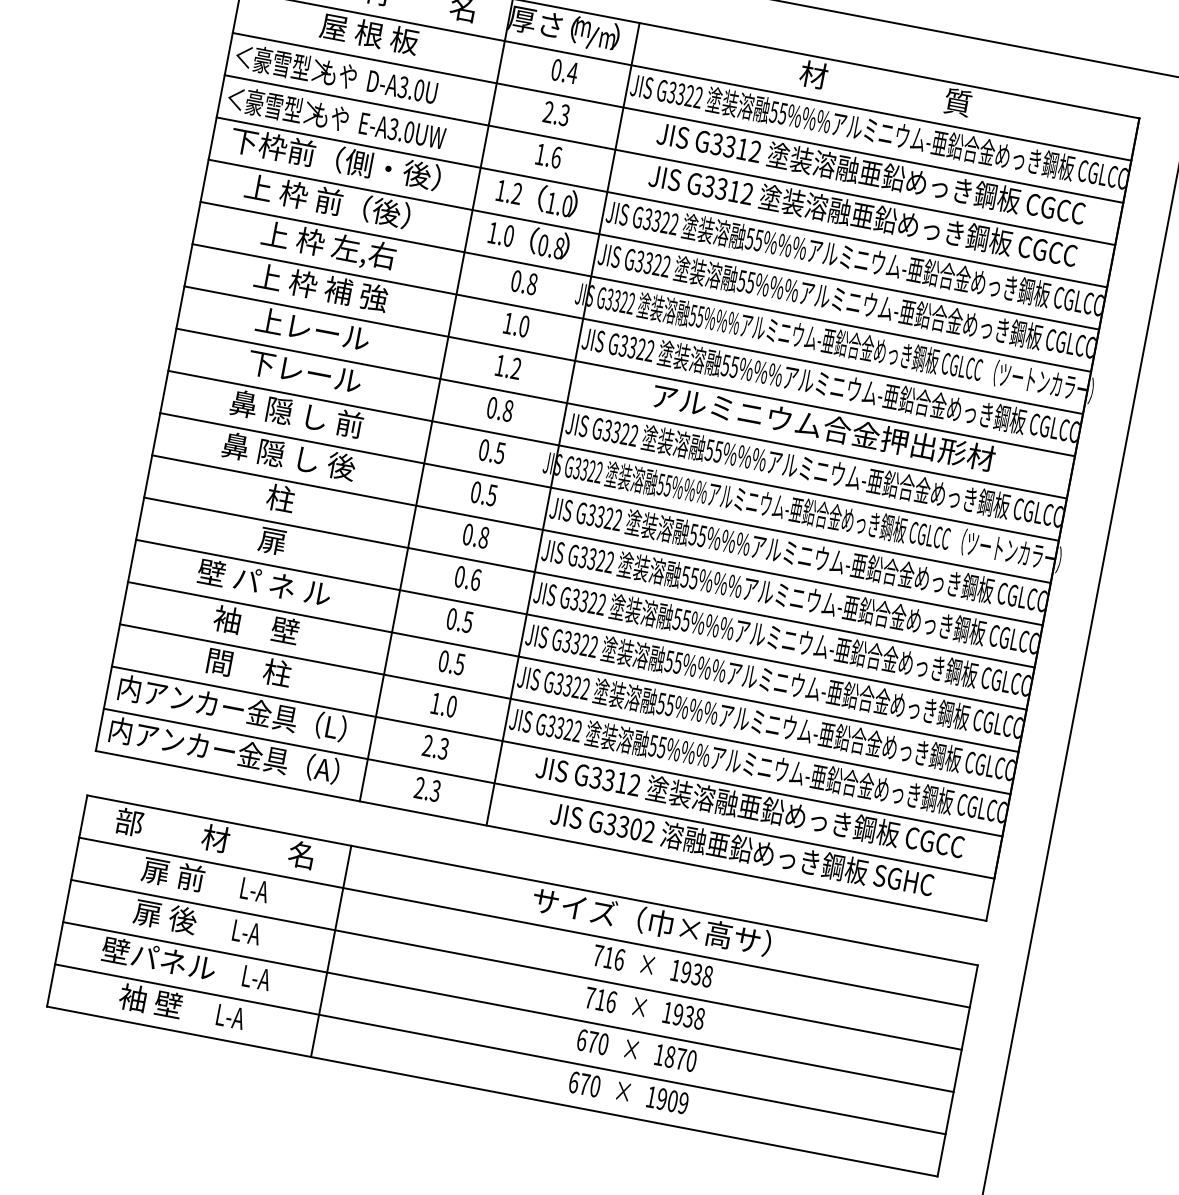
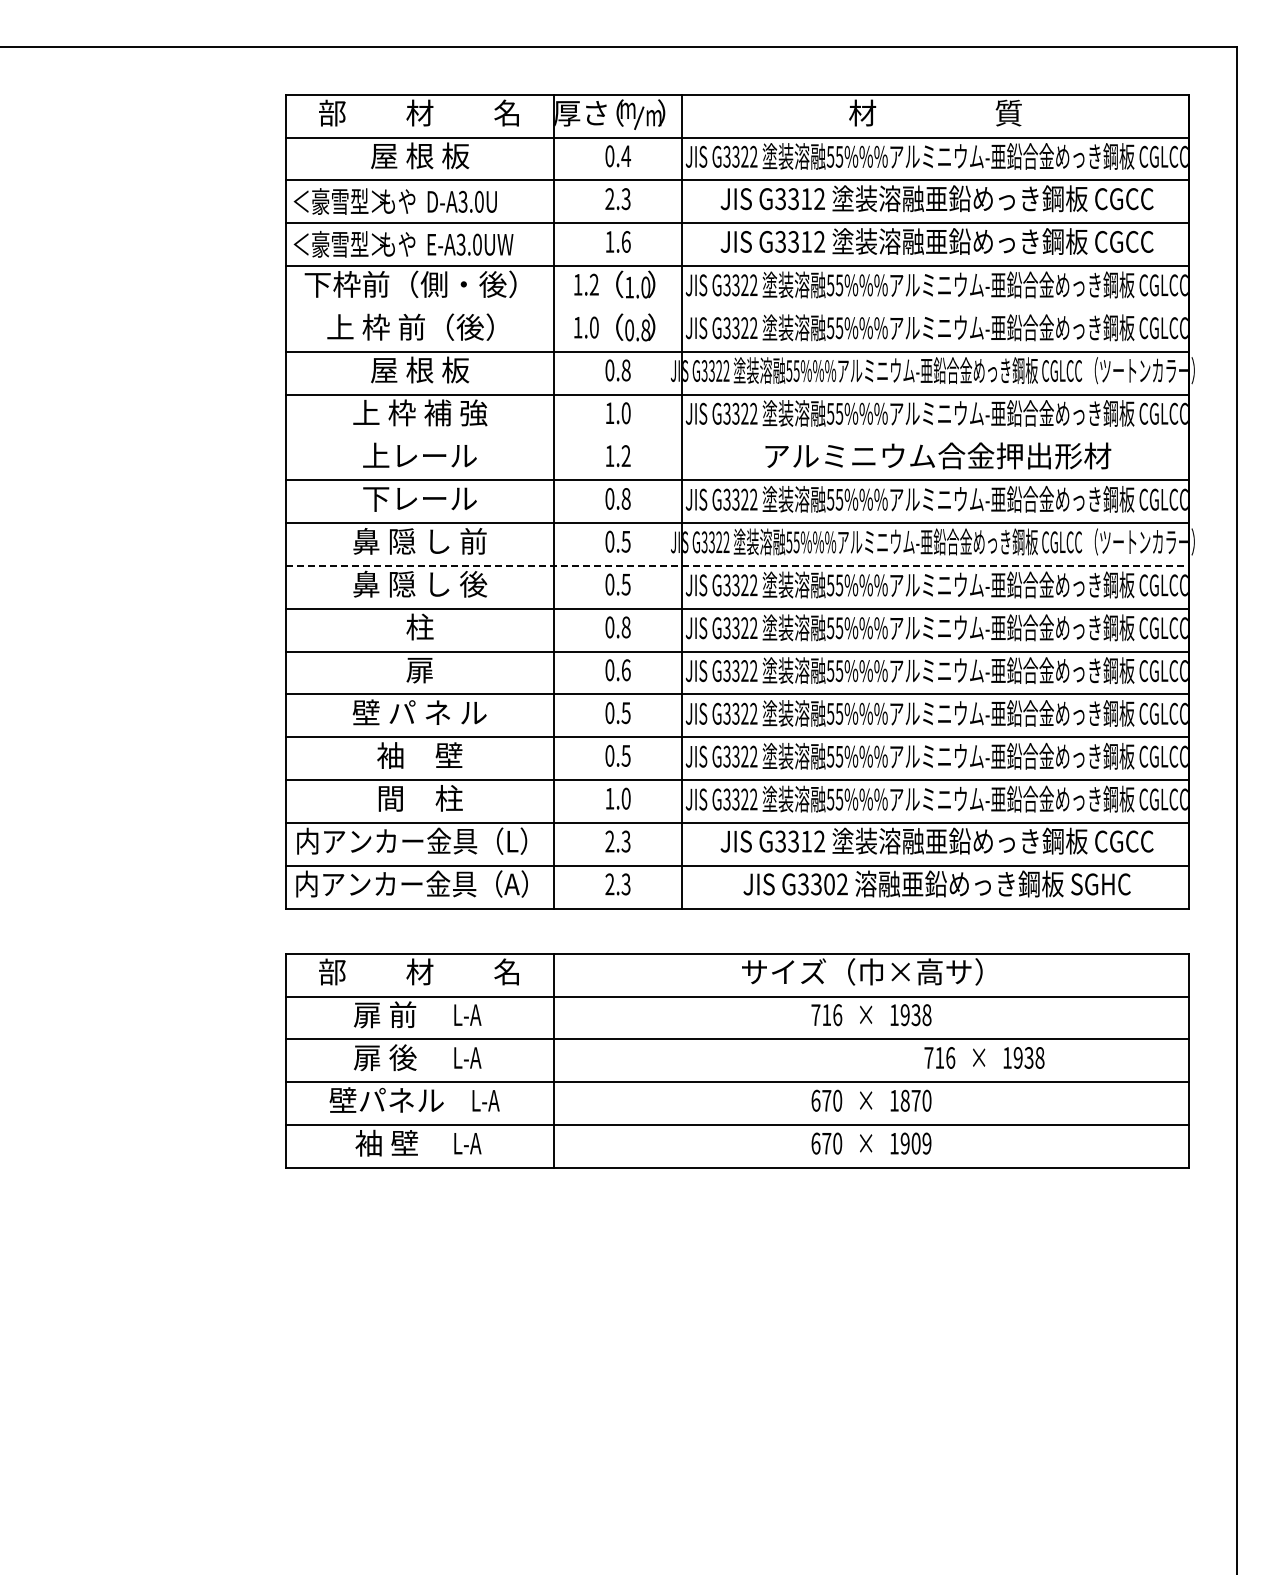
line: (653, 244) -> (737, 308), removed
text: (328, 246) -> (419, 371), 上 枠 左,右 -> 屋 根 板
line: (629, 371) -> (737, 437), removed
line: (605, 497) -> (737, 565), solid -> dashed
text: (645, 1007) -> (984, 1057), moved

